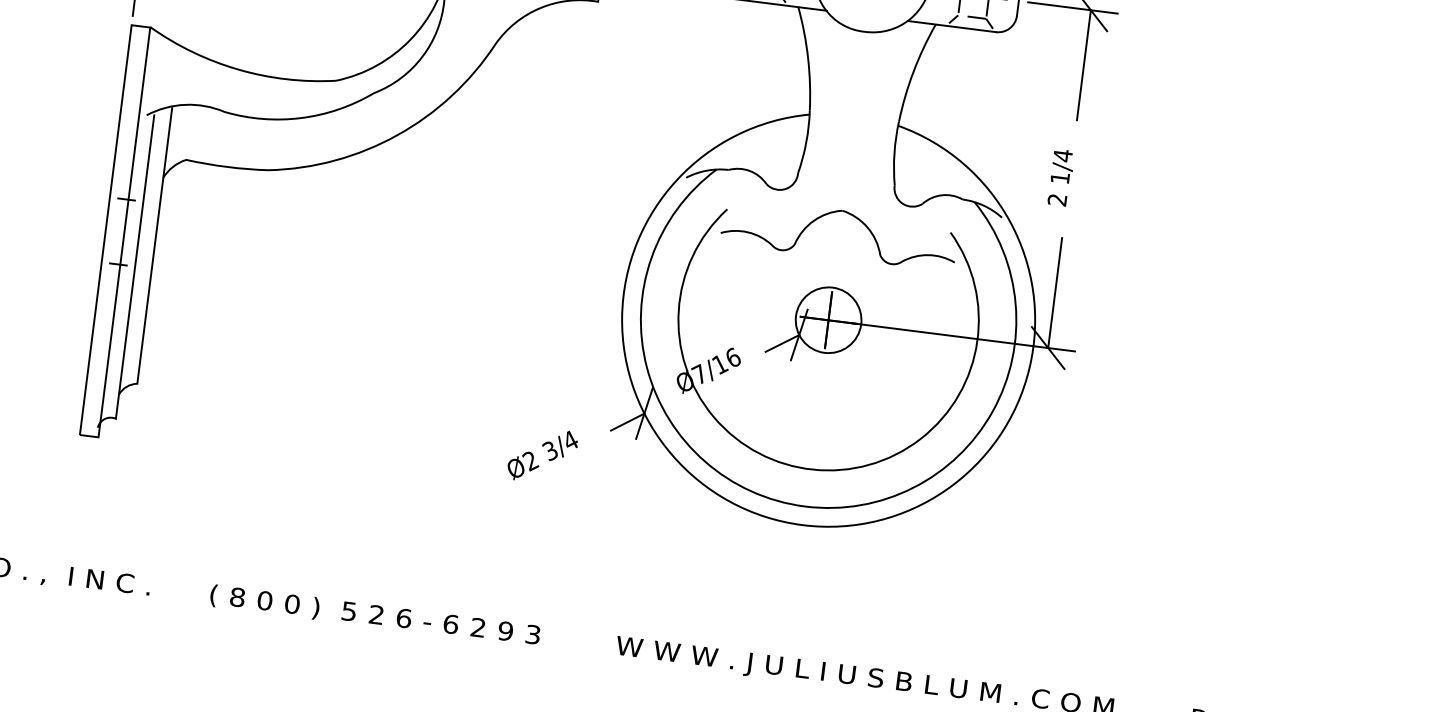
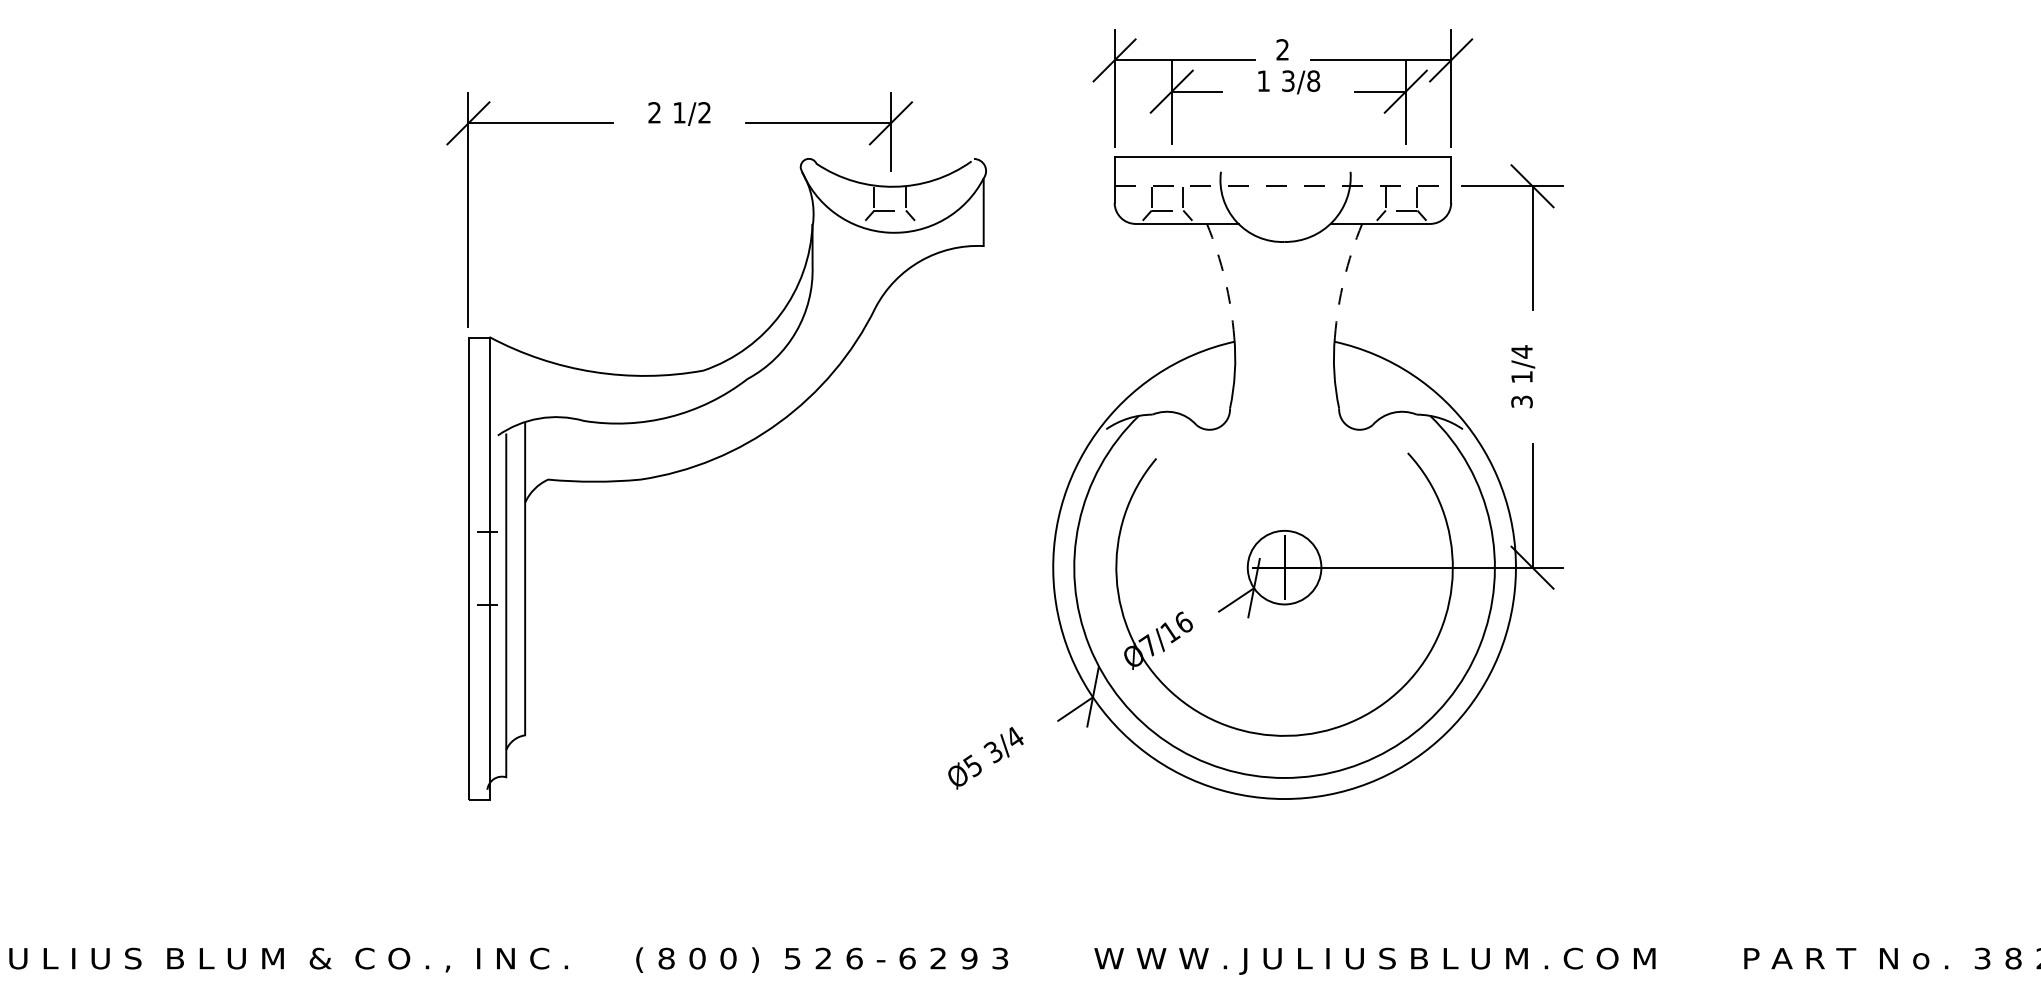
arc: (808, 58) -> (1225, 279), solid -> dashed
arc: (913, 71) -> (1344, 279), solid -> dashed
text: (1057, 199) -> (1521, 401), 2 -> 3
part: (834, 212) -> (1276, 447), removed
text: (530, 460) -> (973, 765), Ø2 -> Ø5

